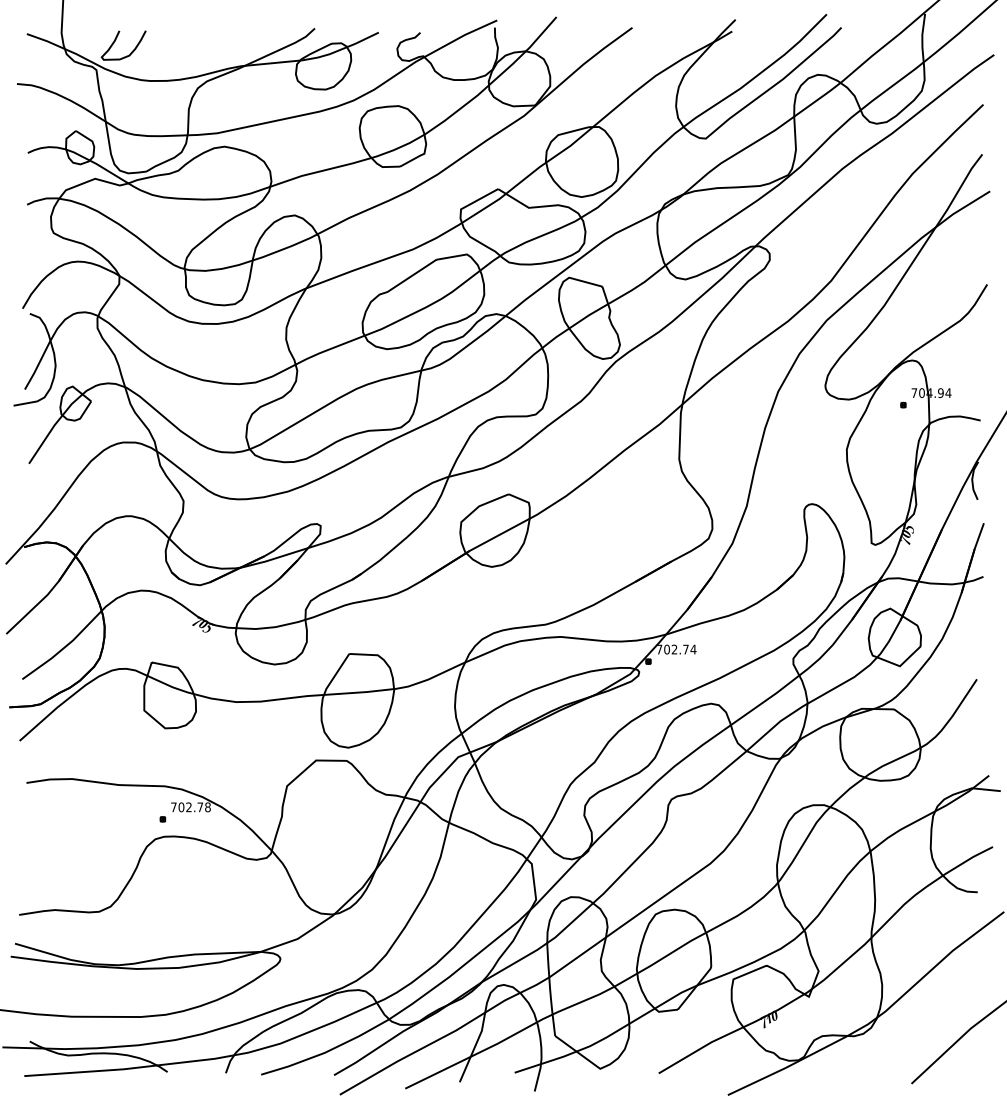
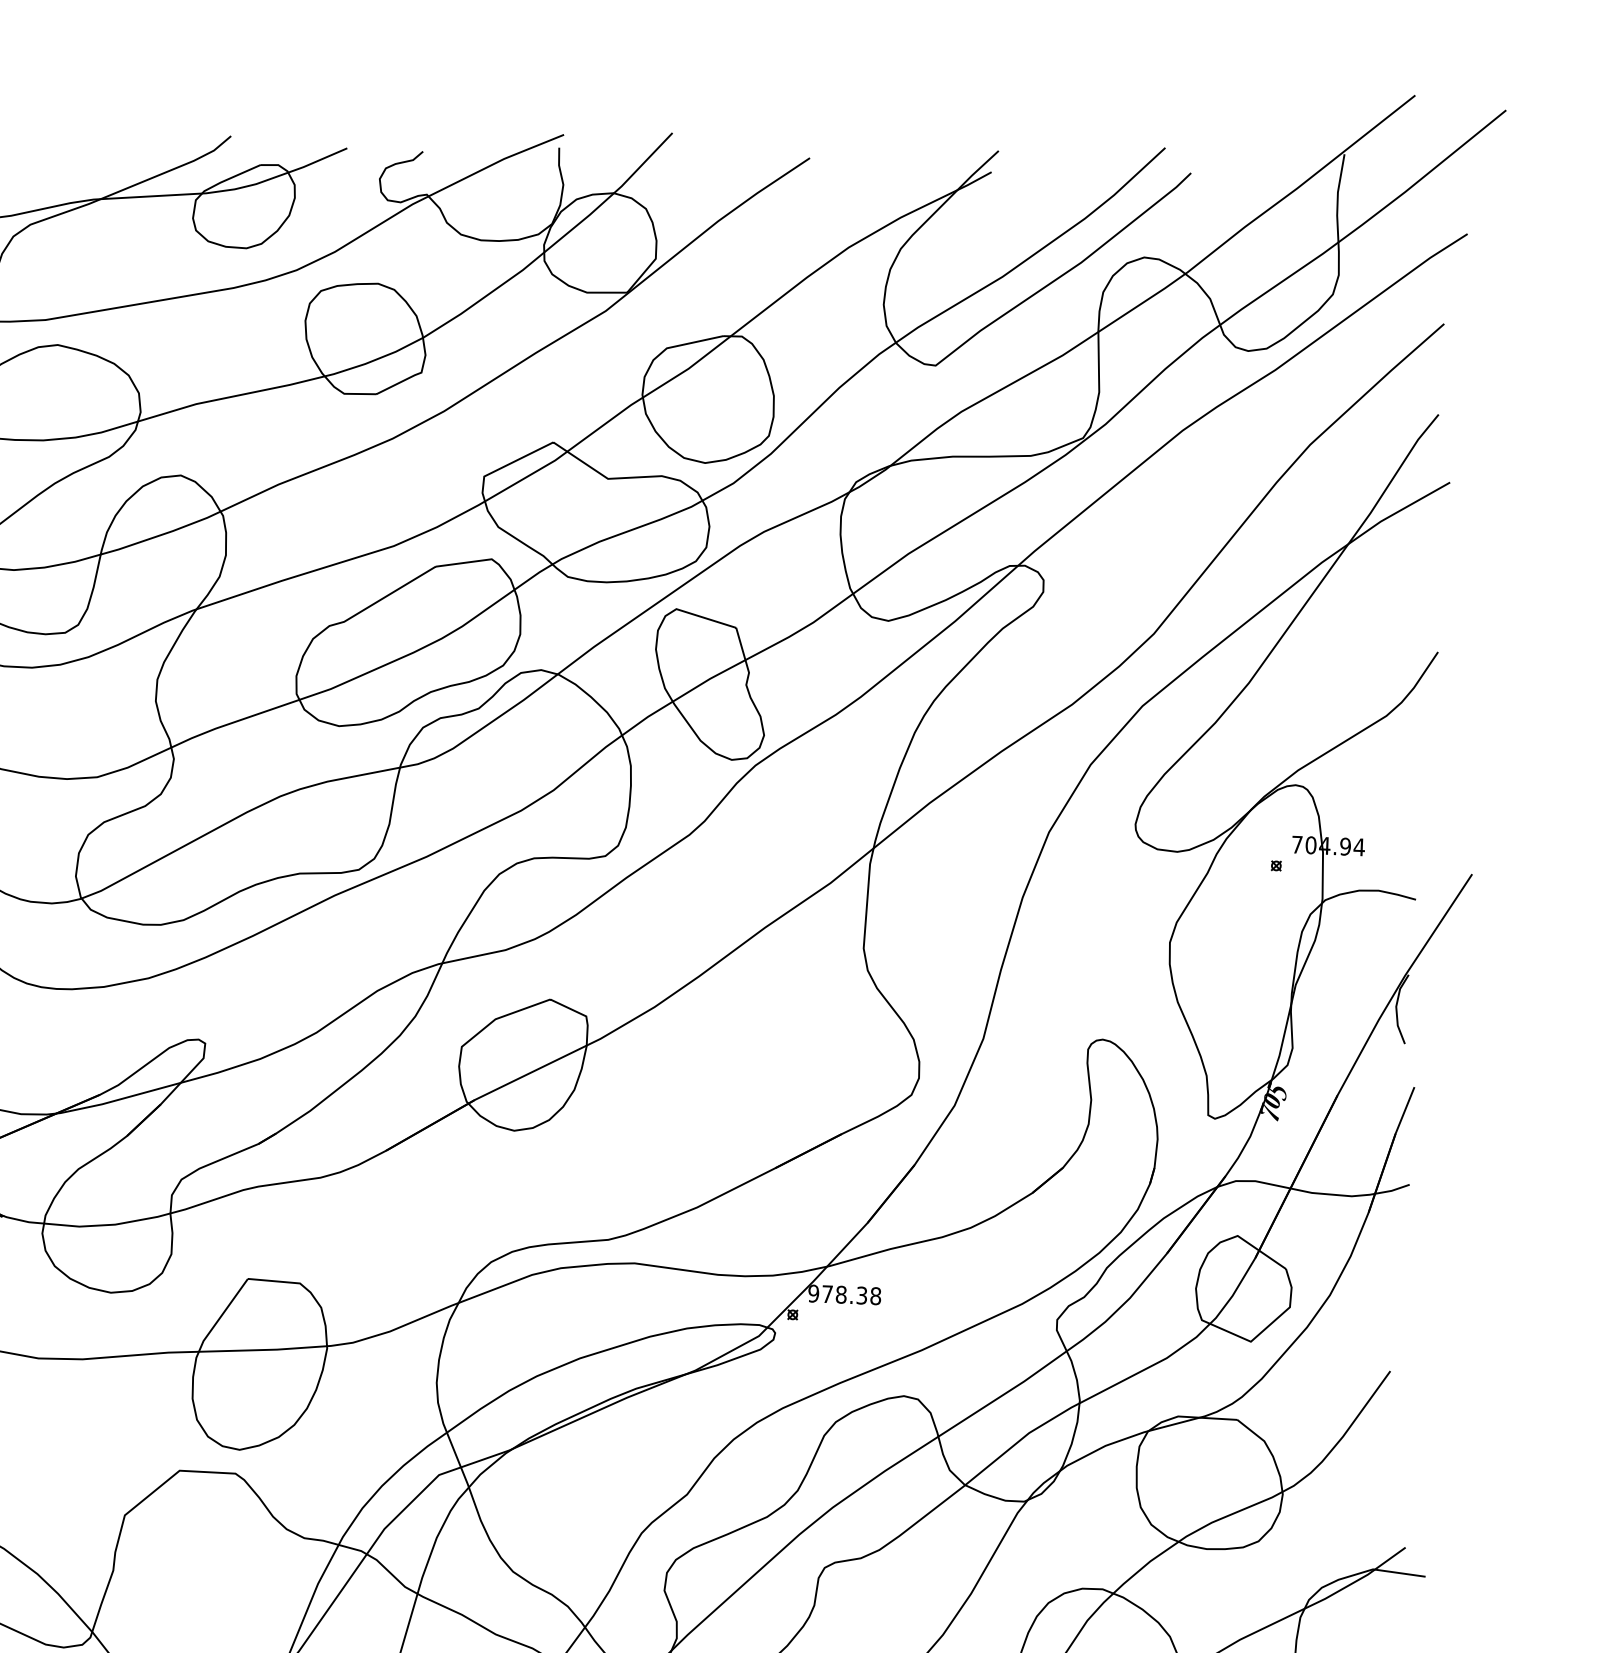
text: (676, 649) -> (844, 1294), 702.74 -> 978.38

